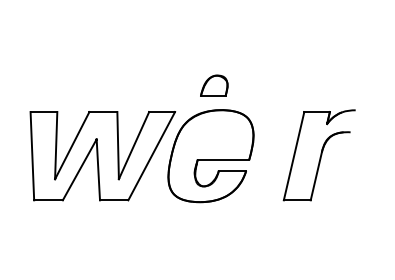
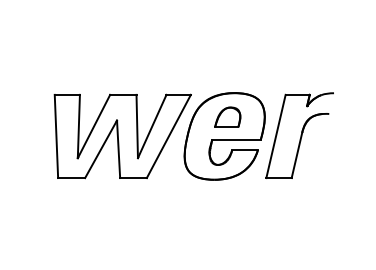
part: (213, 85) -> (227, 116), moved
part: (319, 155) -> (299, 135), moved

